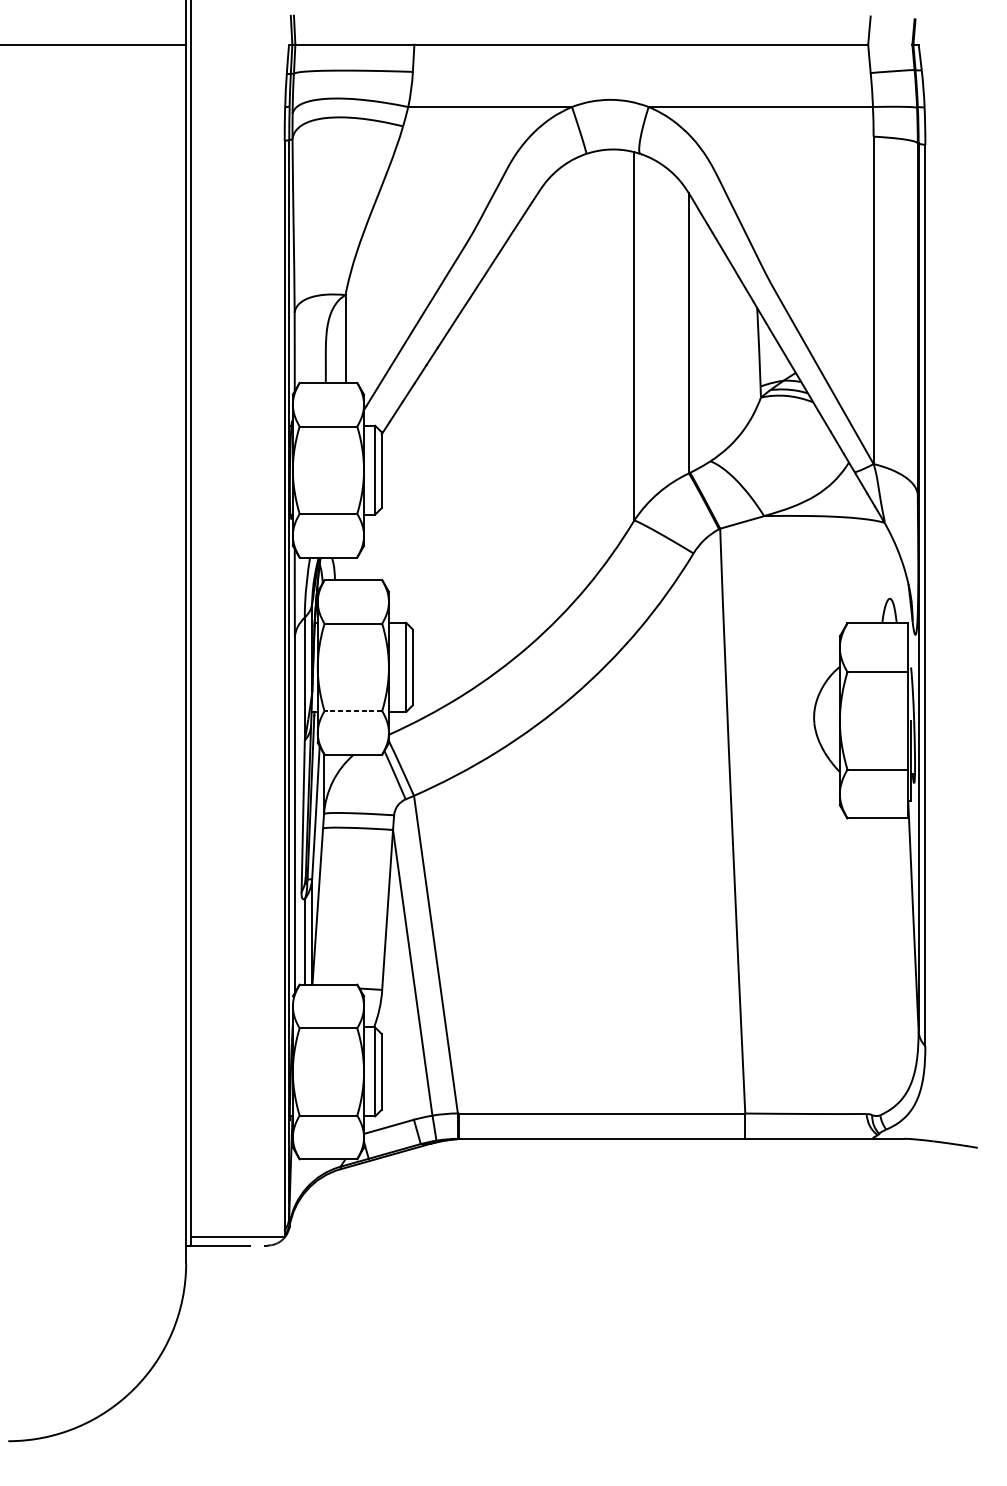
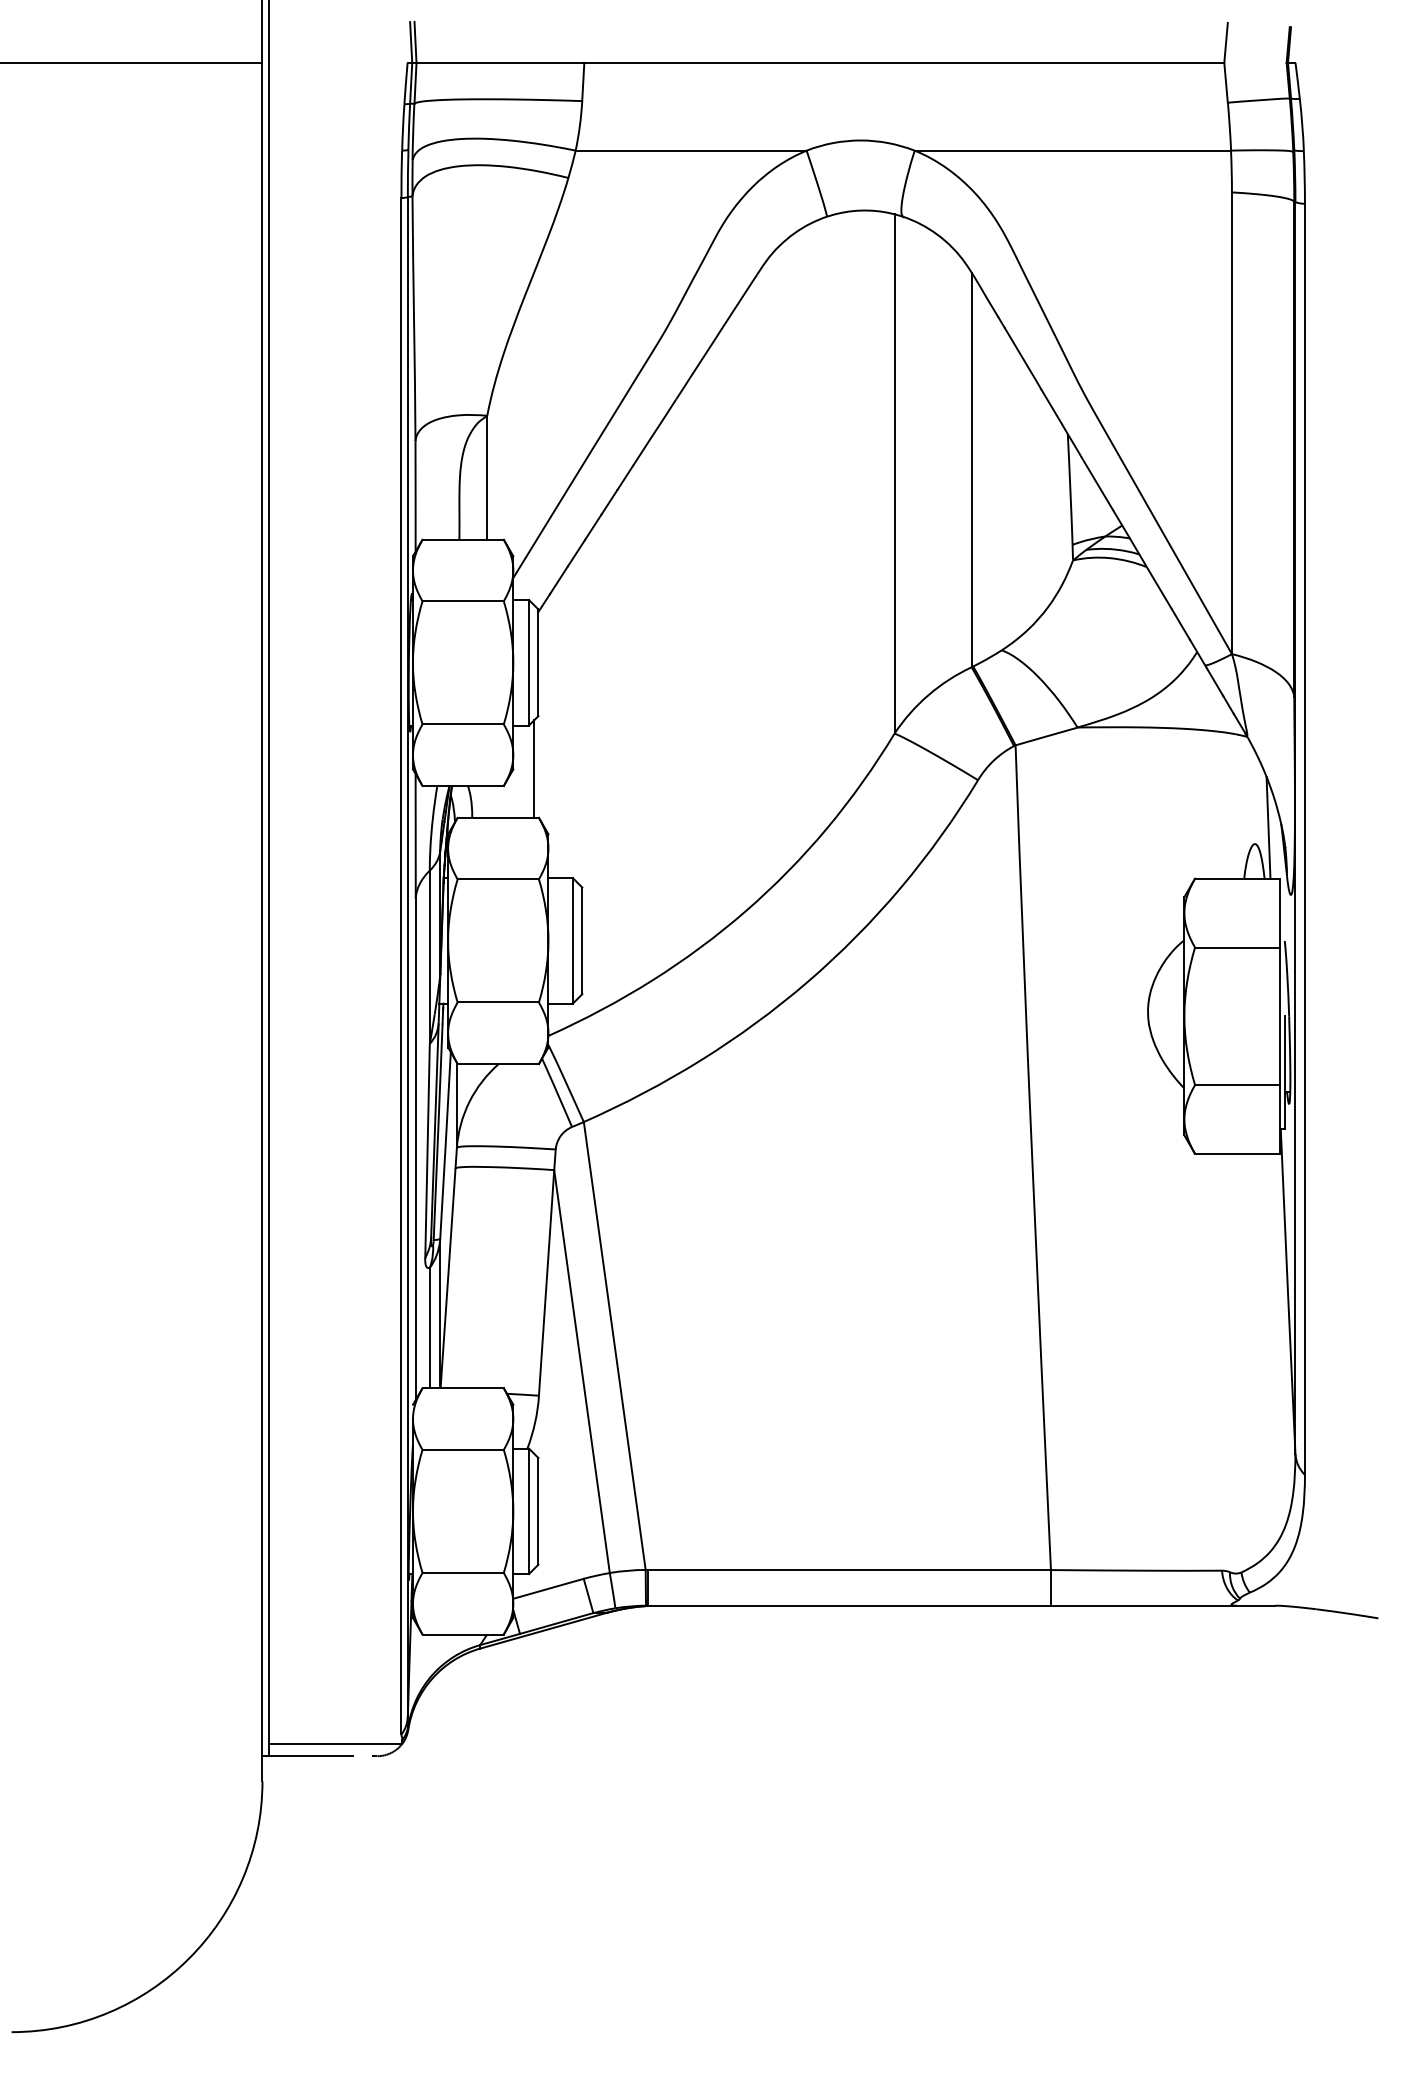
line: (379, 545) -> (534, 768), added
line: (899, 586) -> (1268, 827), added
line: (353, 711) -> (498, 1002), dashed -> solid

